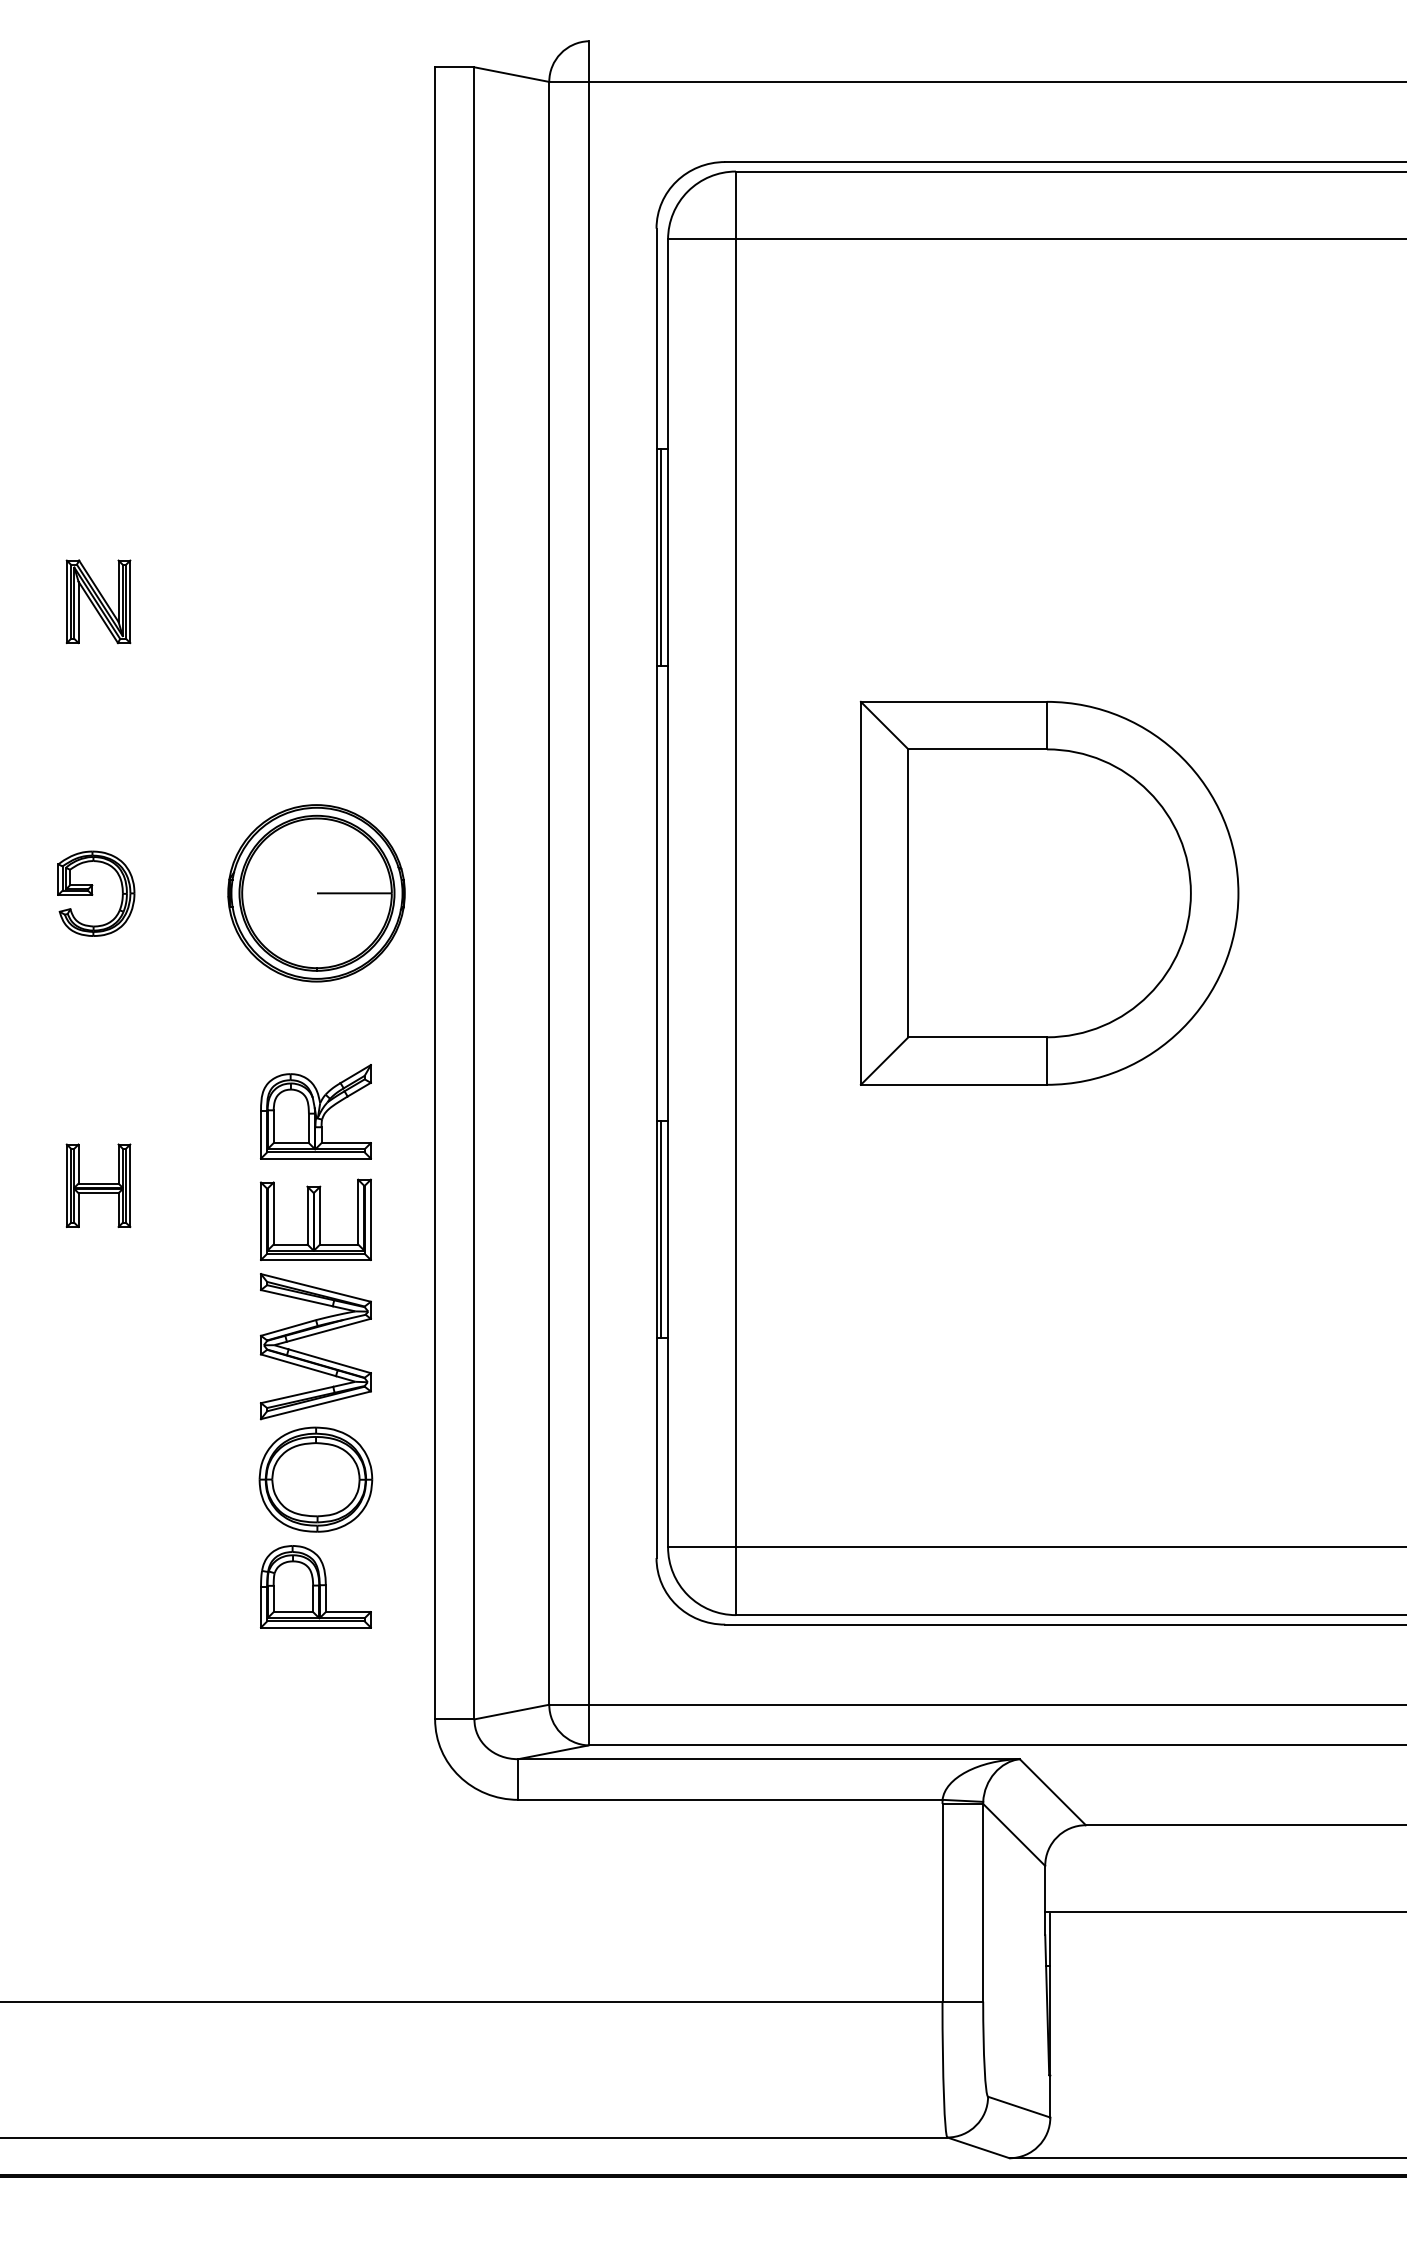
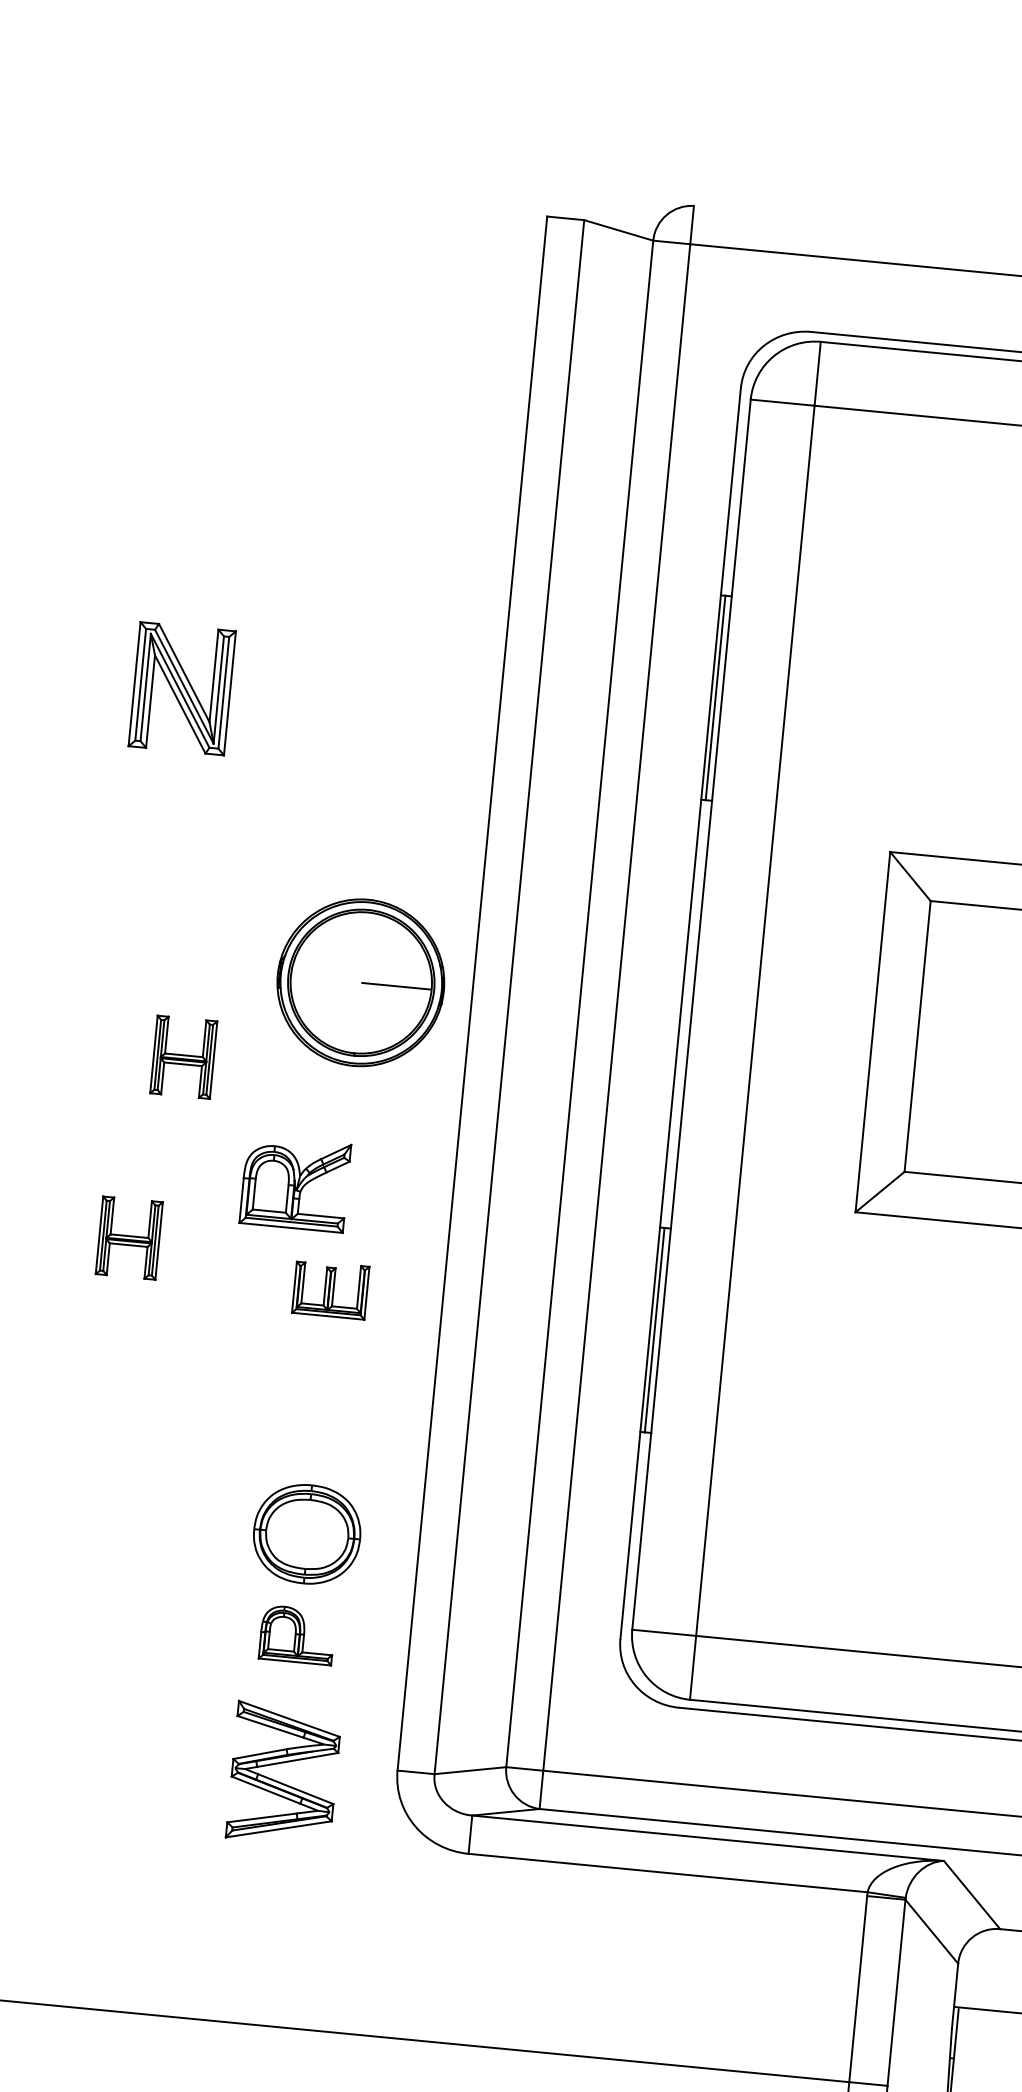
part: (98, 601) -> (182, 688), size x1.6
part: (96, 893) -> (153, 963), removed
part: (137, 989) -> (183, 1057), added
part: (315, 1111) -> (294, 1183), moved
part: (315, 1219) -> (330, 1289), size x0.7
part: (314, 1355) -> (281, 1782), moved
part: (315, 1586) -> (297, 1634), size x0.7

